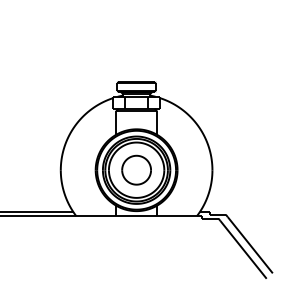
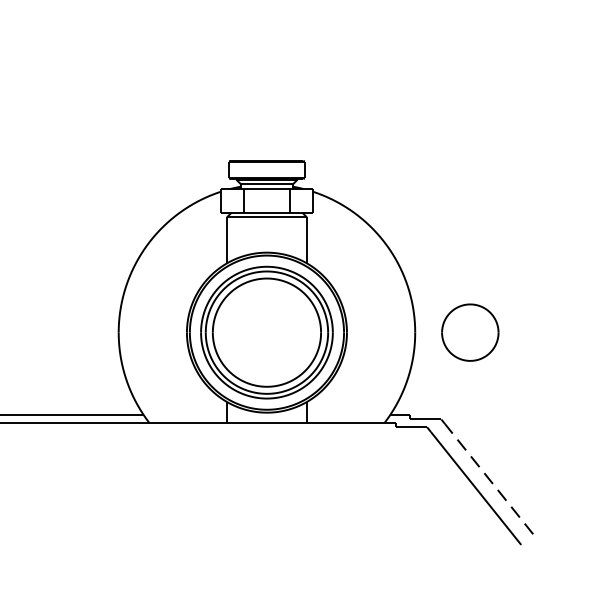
part: (136, 169) -> (470, 331), moved
line: (249, 244) -> (487, 477), solid -> dashed

